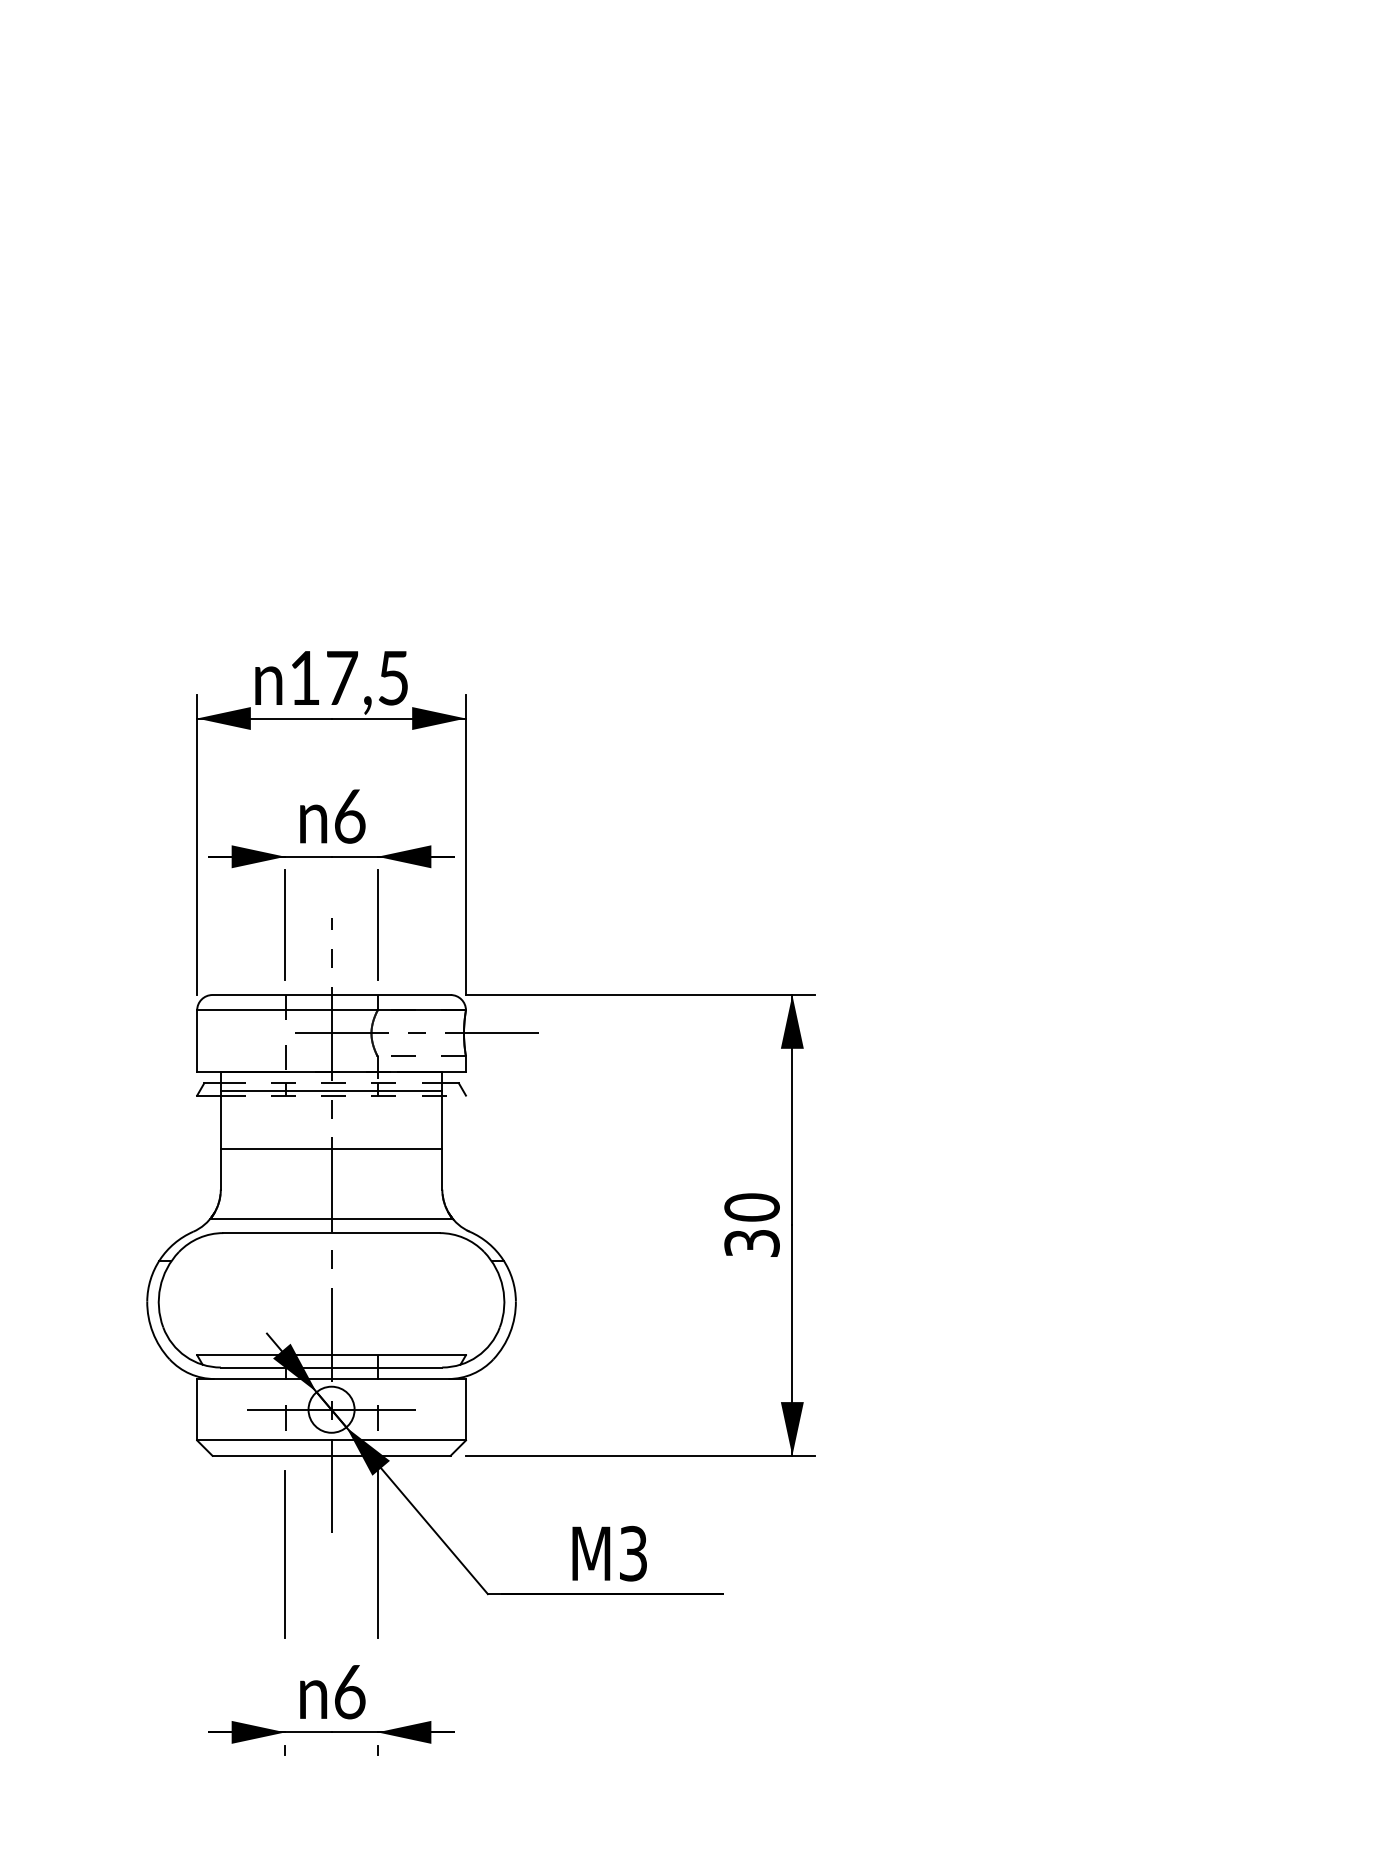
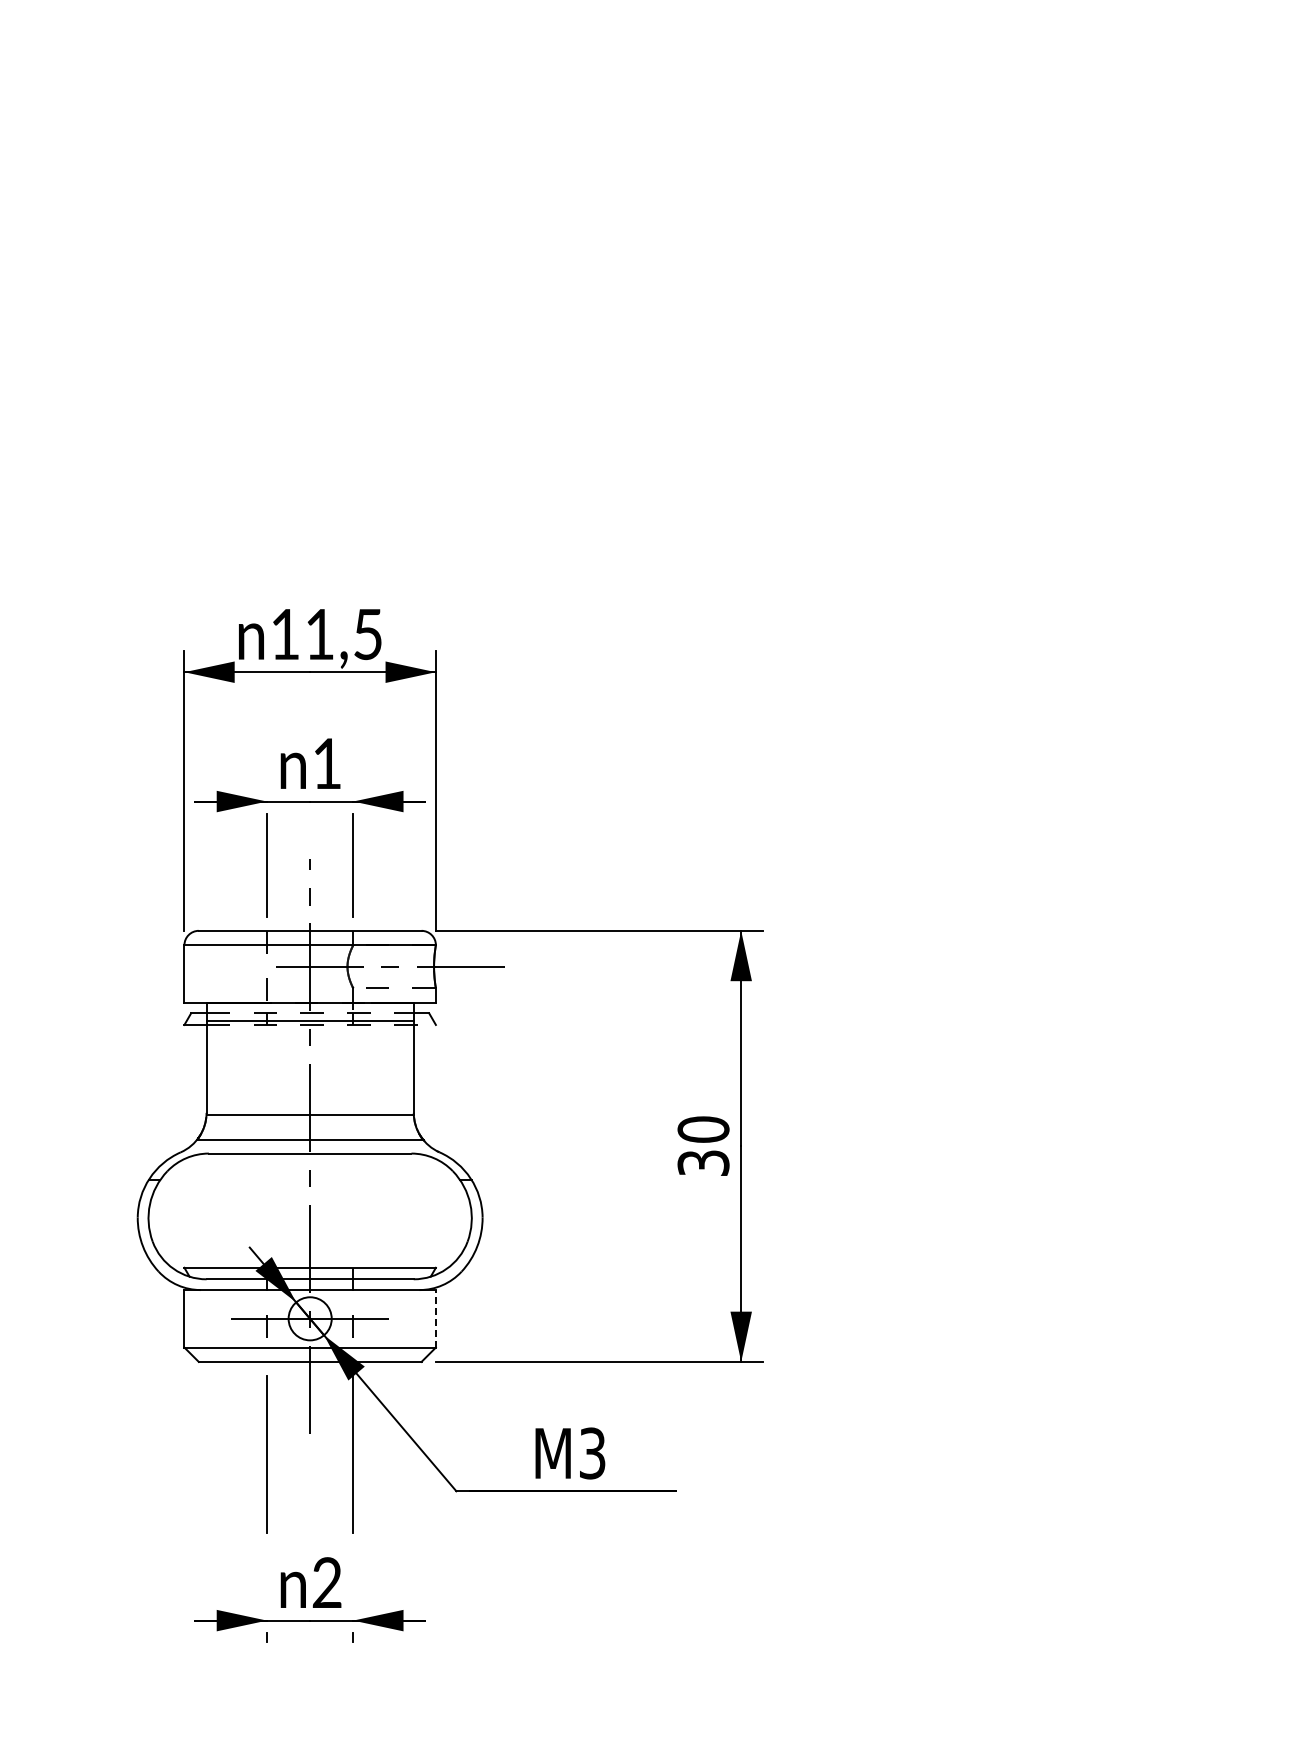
text: (342, 678) -> (320, 634), 17,5 -> 11,5
text: (350, 816) -> (327, 763), 6 -> 1
line: (330, 1149) -> (309, 1115), moved
line: (465, 1409) -> (435, 1318), solid -> dashed
text: (349, 1691) -> (326, 1582), 6 -> 2

